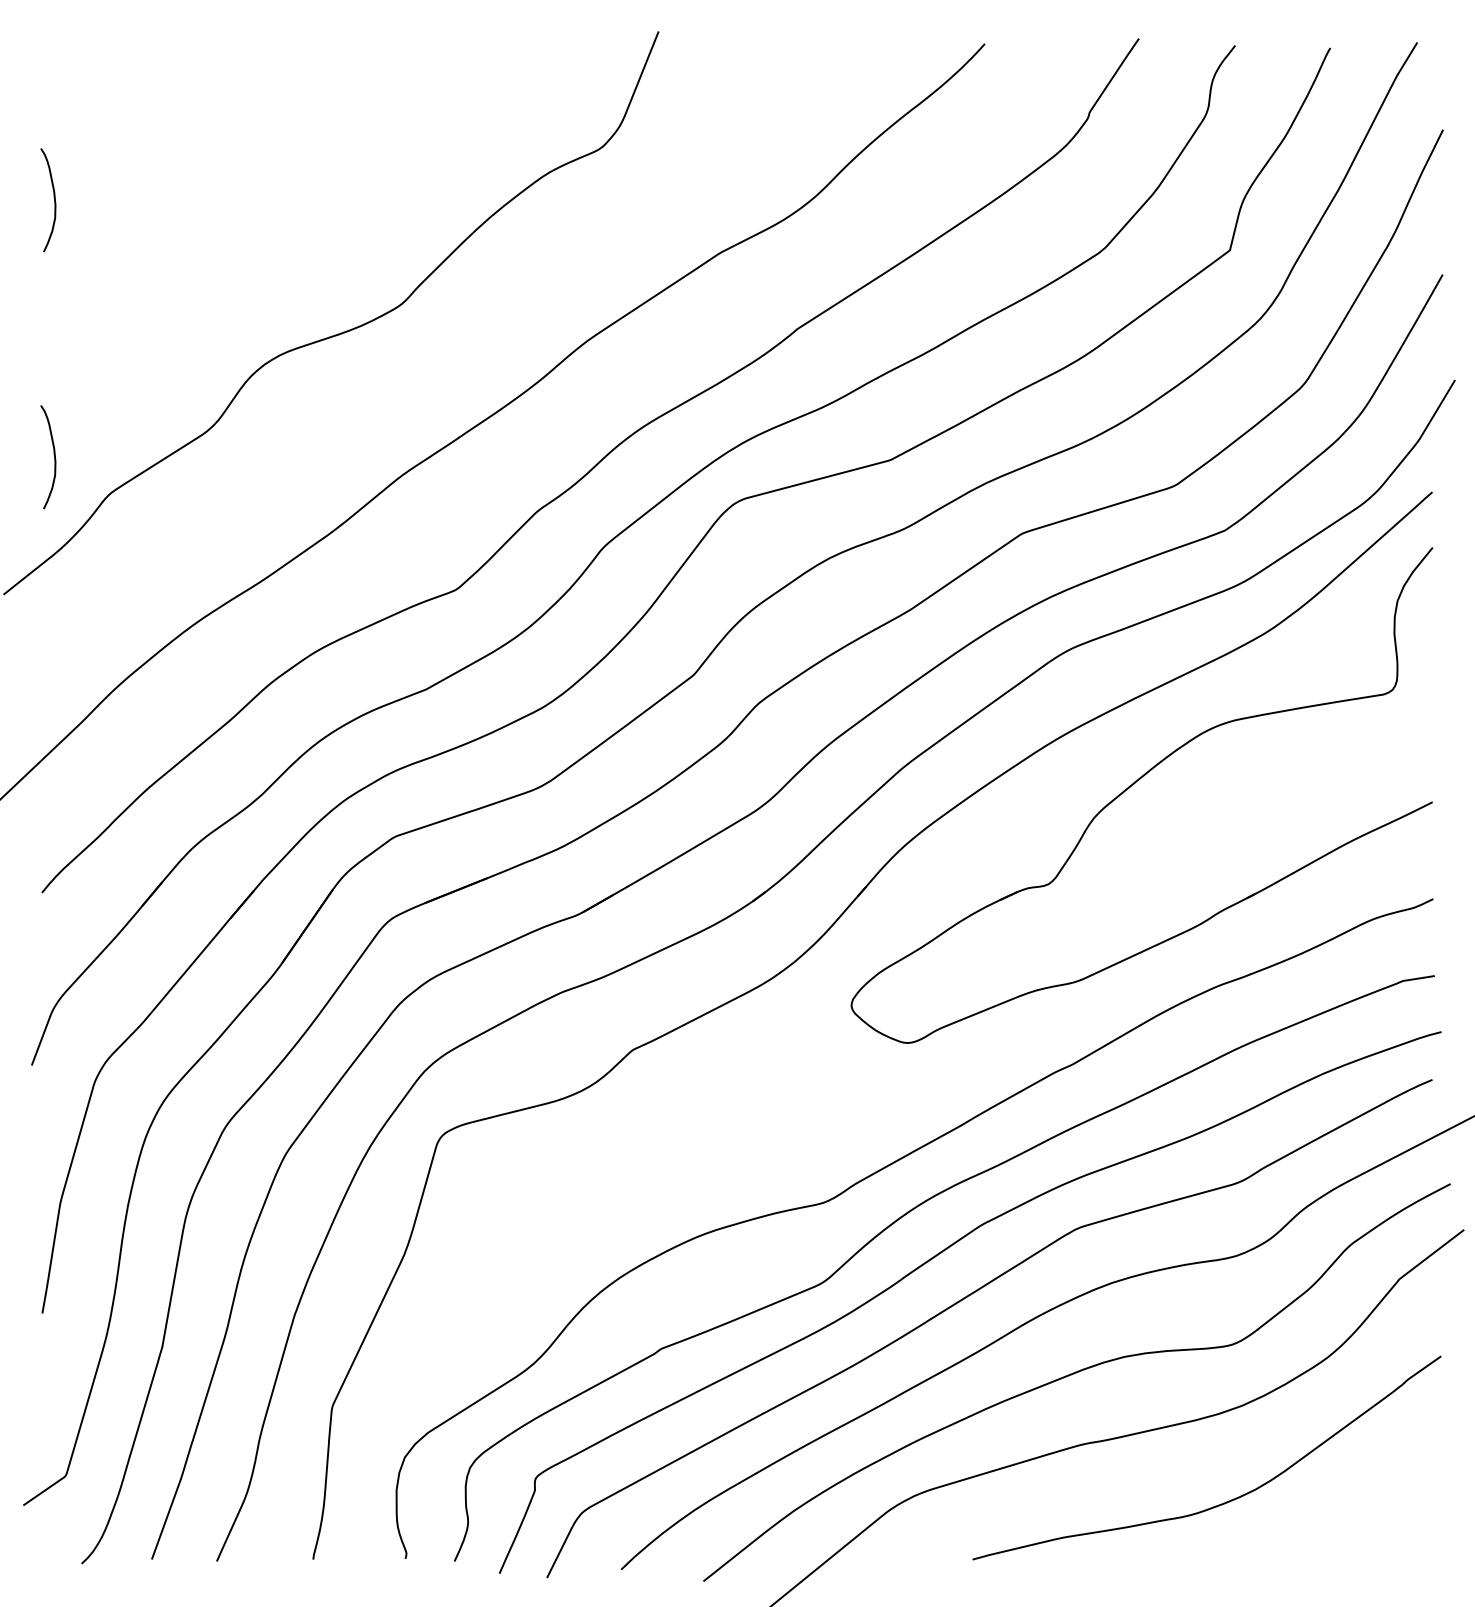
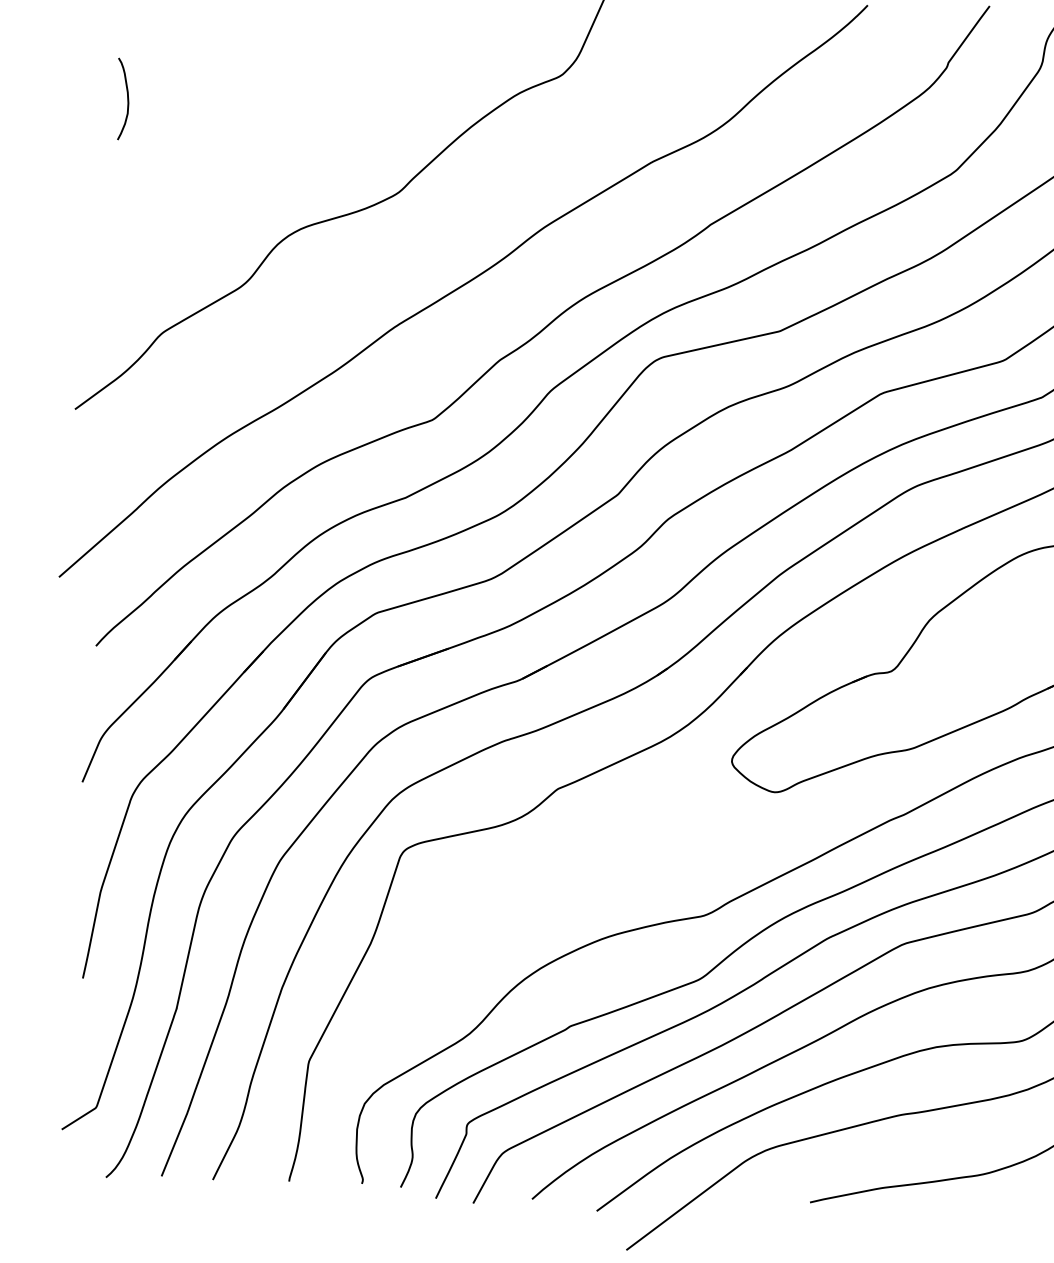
curve: (53, 454) -> (118, 300), removed

